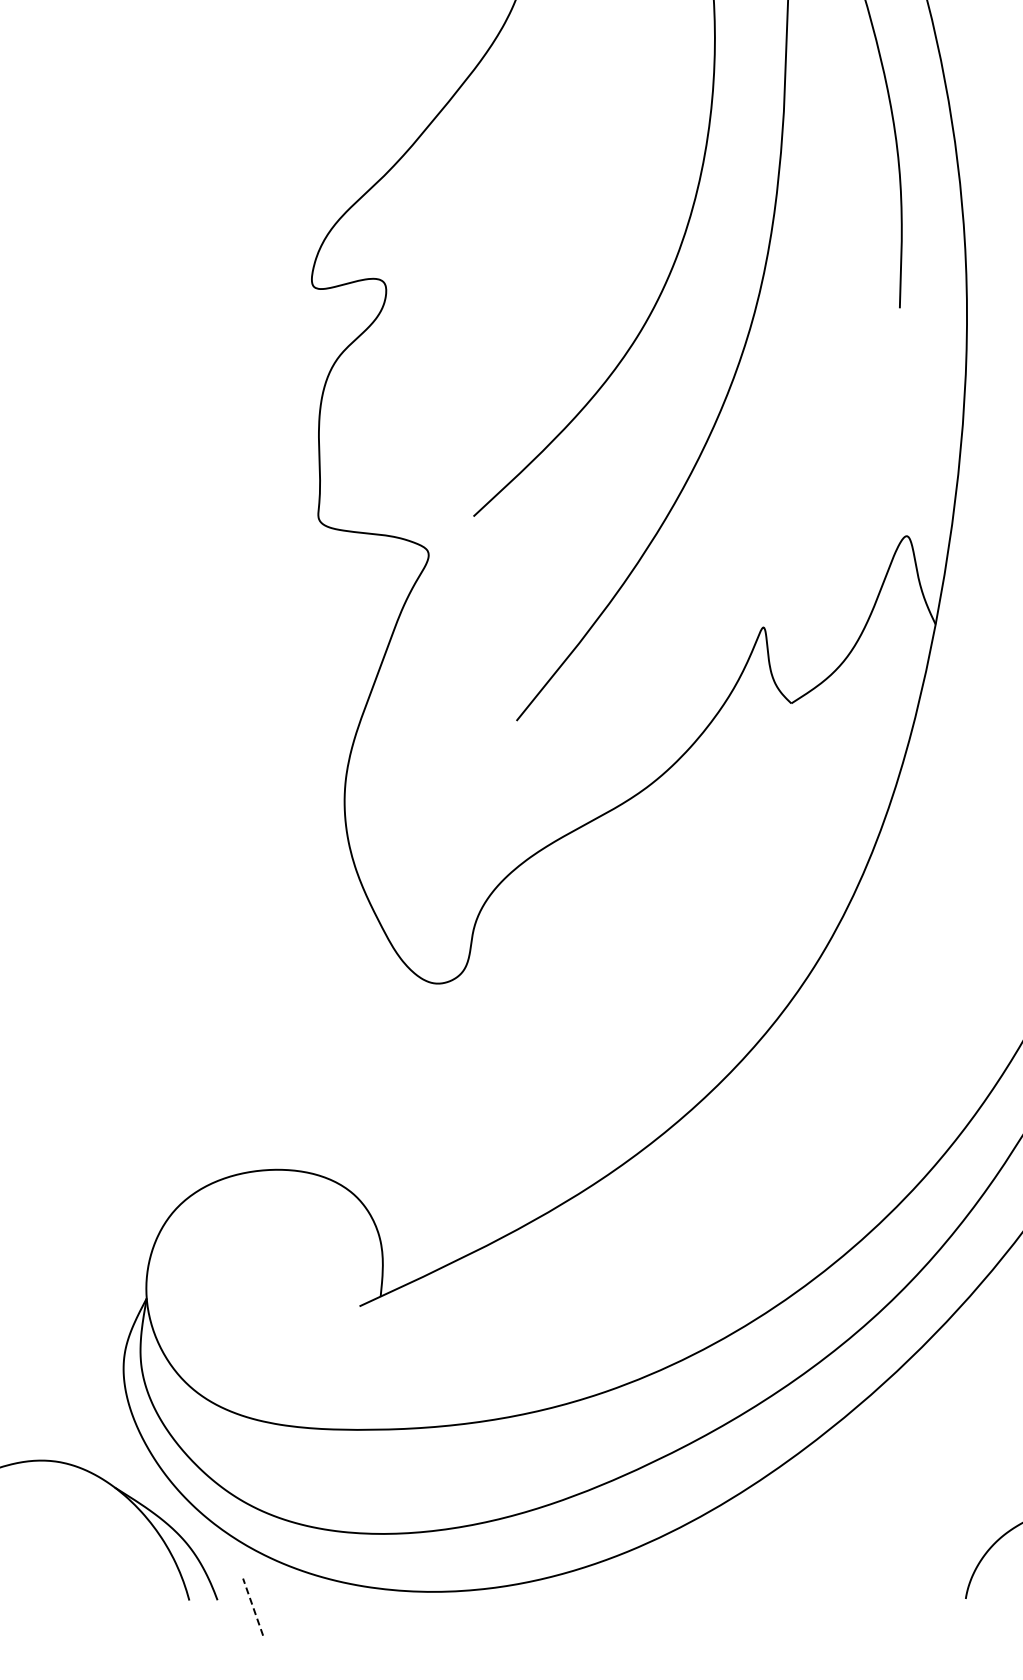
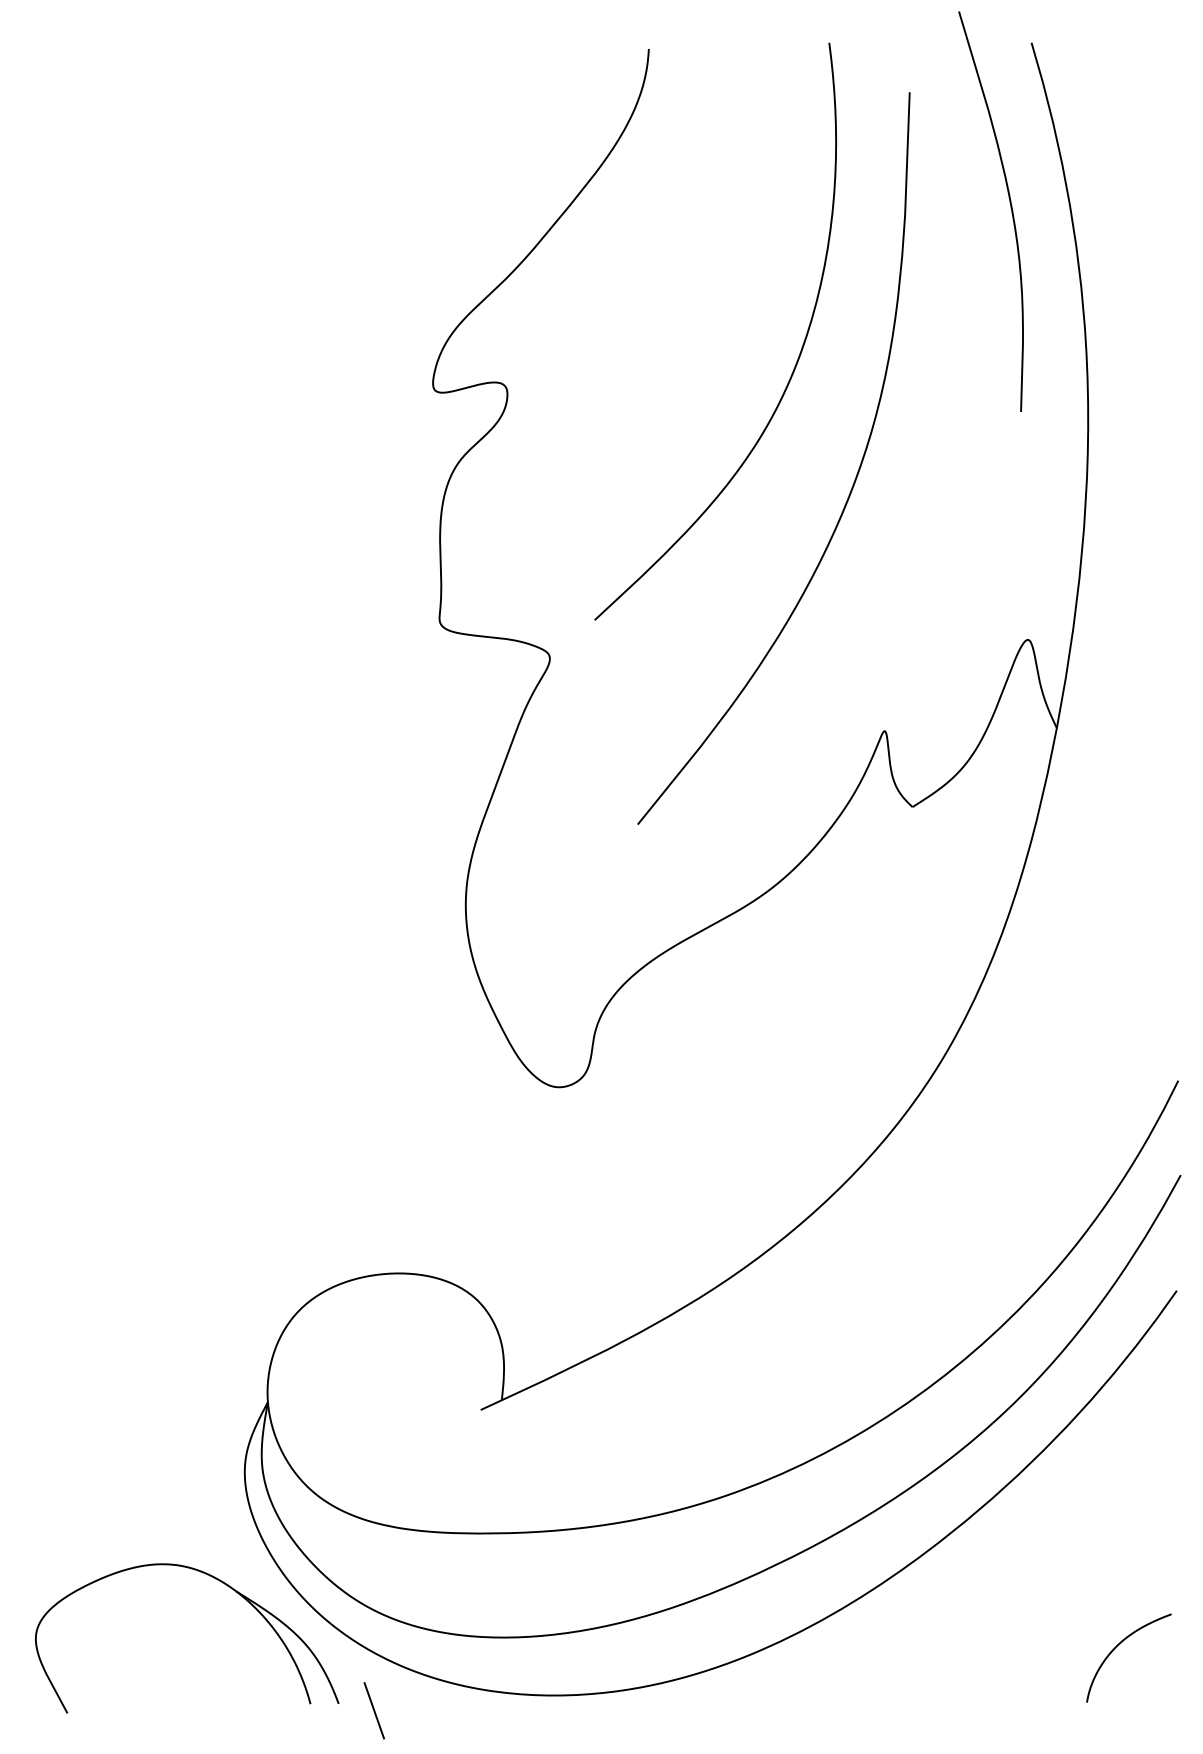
line: (253, 1606) -> (374, 1710), dashed -> solid

